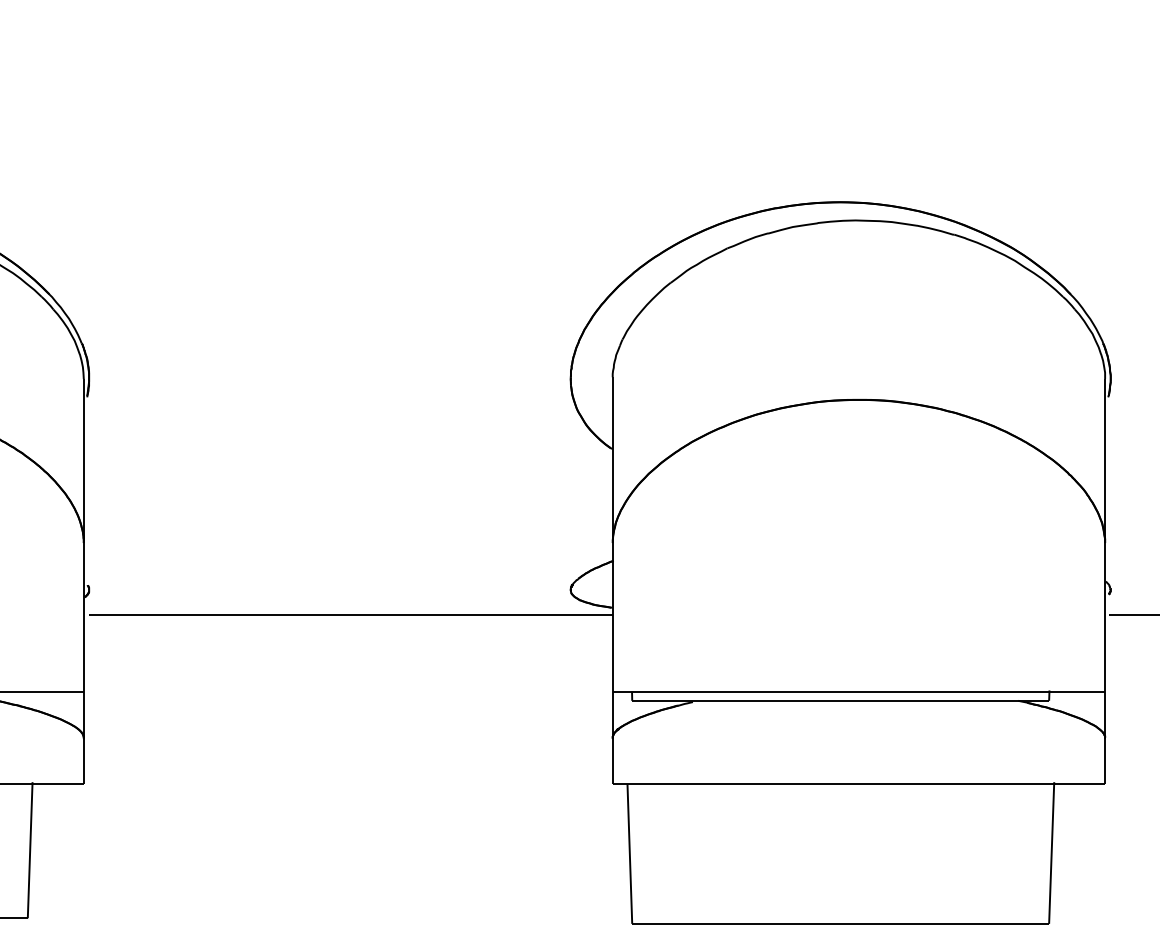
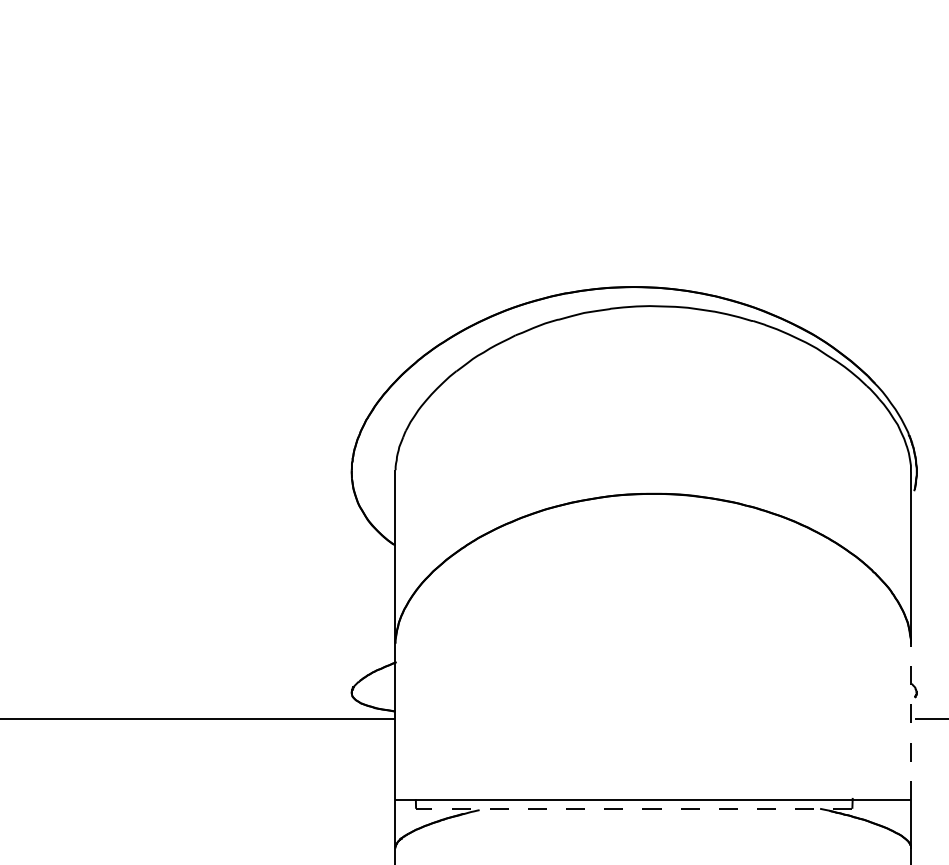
line: (1105, 617) -> (911, 721), solid -> dashed
line: (840, 700) -> (634, 808), solid -> dashed

